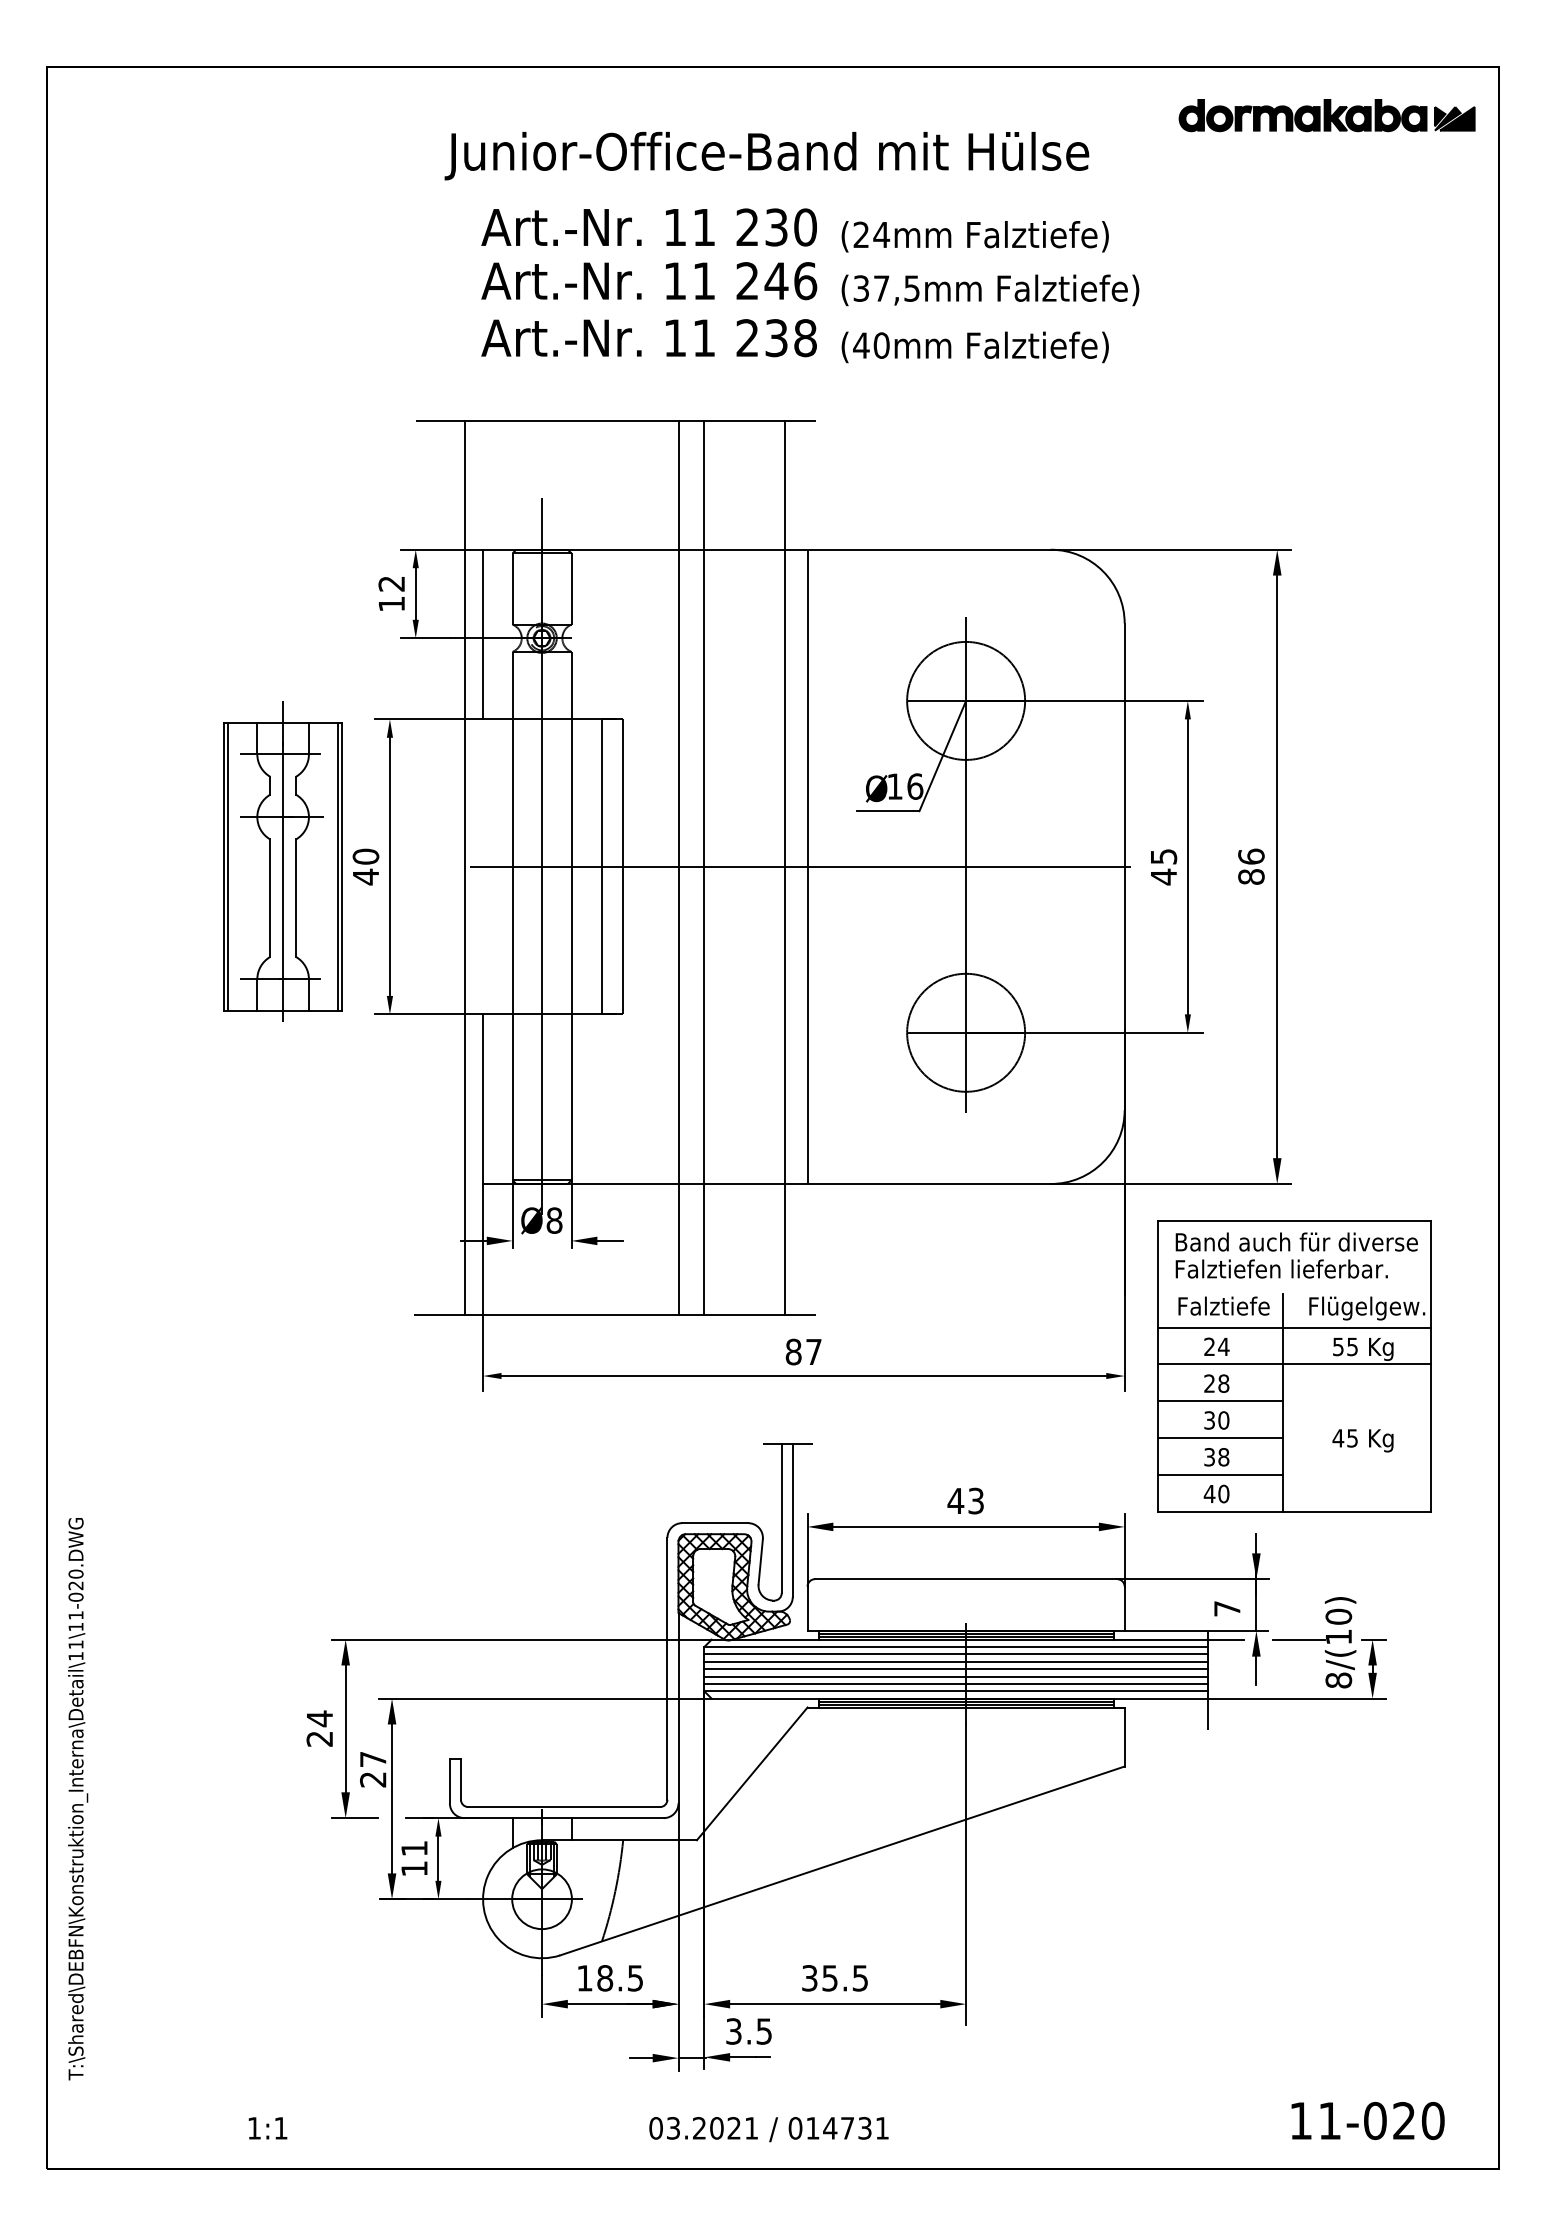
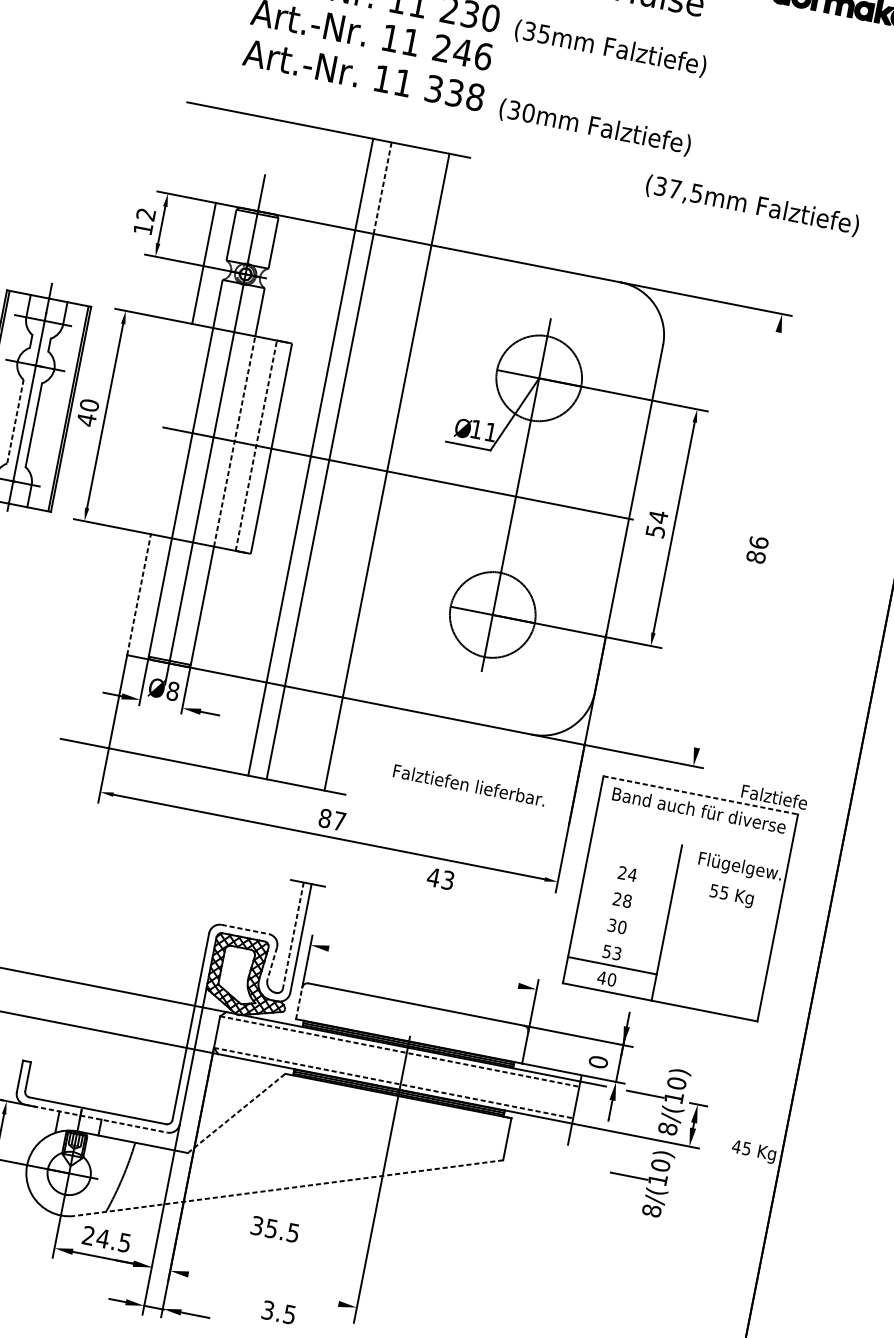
text: (871, 234) -> (536, 32), (24mm -> (35mm
text: (990, 290) -> (752, 205), moved
text: (747, 338) -> (434, 89), 238 -> 338
text: (861, 345) -> (514, 110), (40mm -> (30mm
line: (704, 485) -> (382, 188), solid -> dashed
text: (915, 786) -> (491, 432), 16 -> 11
line: (571, 866) -> (234, 441), solid -> dashed
line: (601, 866) -> (256, 445), solid -> dashed
line: (807, 866) -> (402, 474), removed
text: (1164, 866) -> (657, 524), 45 -> 54
text: (1251, 866) -> (757, 549), moved
line: (1277, 866) -> (738, 539), removed
line: (464, 867) -> (158, 426), removed
line: (270, 898) -> (15, 421), solid -> dashed
line: (483, 1099) -> (139, 595), solid -> dashed
line: (1295, 1221) -> (701, 795), solid -> dashed
text: (1281, 1268) -> (469, 784), moved
text: (1223, 1305) -> (774, 796), moved
line: (1294, 1327) -> (685, 871), removed
line: (1294, 1364) -> (680, 897), removed
line: (1220, 1401) -> (622, 913), removed
line: (1220, 1438) -> (617, 939), removed
text: (1362, 1440) -> (753, 1151), moved
text: (1216, 1457) -> (611, 952), 38 -> 53
text: (965, 1500) -> (440, 878), moved
line: (781, 1519) -> (293, 936), solid -> dashed
line: (715, 1523) -> (245, 929), solid -> dashed
line: (965, 1526) -> (423, 966), removed
line: (760, 1561) -> (272, 963), solid -> dashed
line: (807, 1608) -> (299, 1003), solid -> dashed
text: (1227, 1608) -> (598, 1062), 7 -> 0
line: (955, 1647) -> (399, 1051), solid -> dashed
line: (955, 1654) -> (398, 1056), removed
line: (955, 1661) -> (397, 1061), removed
line: (955, 1669) -> (396, 1067), removed
line: (955, 1676) -> (395, 1072), removed
line: (955, 1683) -> (394, 1077), removed
line: (955, 1691) -> (393, 1083), solid -> dashed
part: (1314, 1757) -> (639, 1180), added
line: (752, 1773) -> (236, 1113), solid -> dashed
line: (564, 1818) -> (96, 1119), solid -> dashed
line: (842, 1860) -> (288, 1187), solid -> dashed
text: (595, 1978) -> (96, 1237), 18.5 -> 24.5
text: (834, 1978) -> (274, 1229), moved
line: (835, 2004) -> (263, 1289), removed
text: (748, 2031) -> (278, 1312), moved

